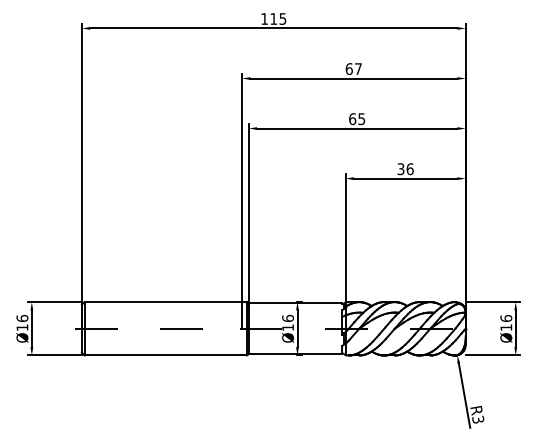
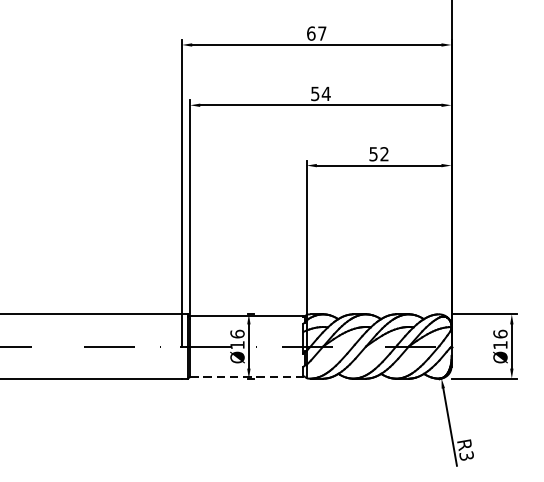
text: (357, 119) -> (321, 94), 65 -> 54
text: (405, 169) -> (379, 154), 36 -> 52
line: (295, 354) -> (246, 377), solid -> dashed

